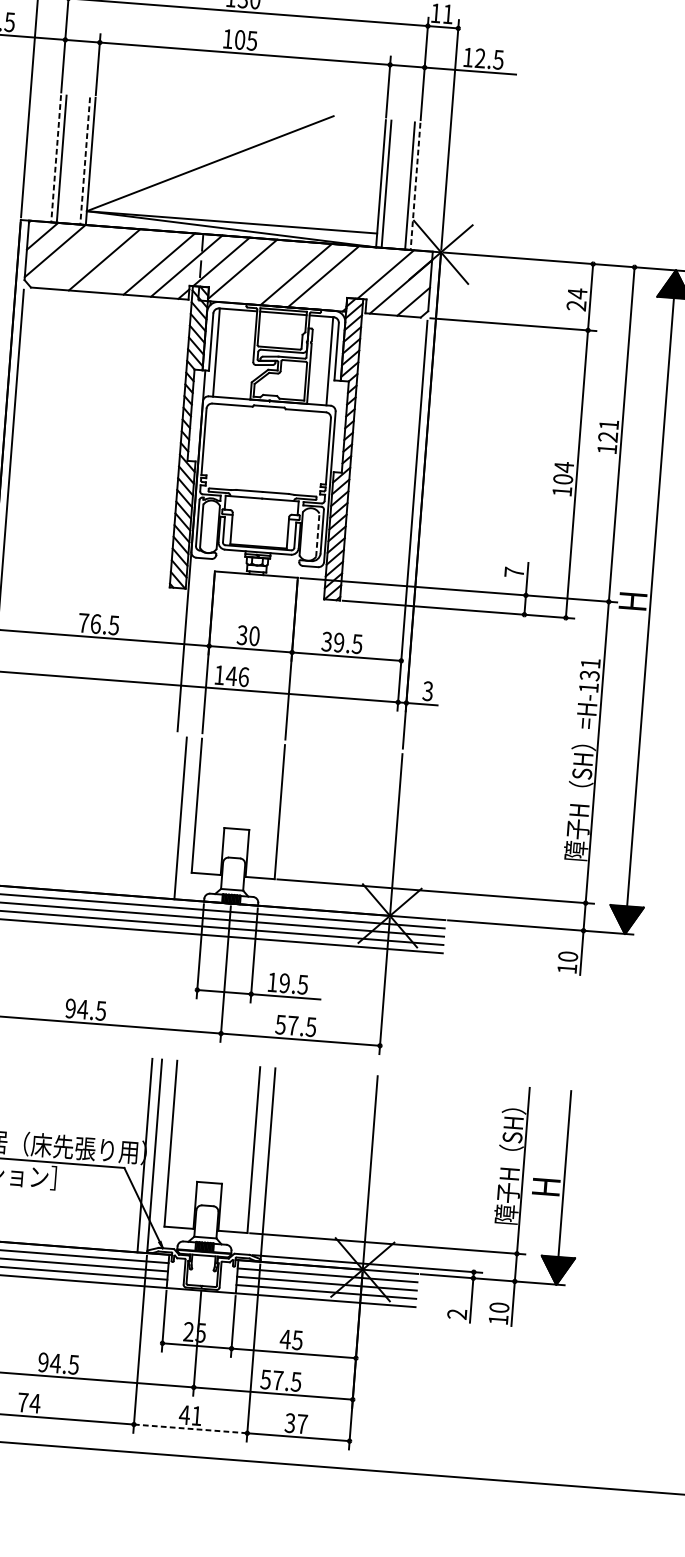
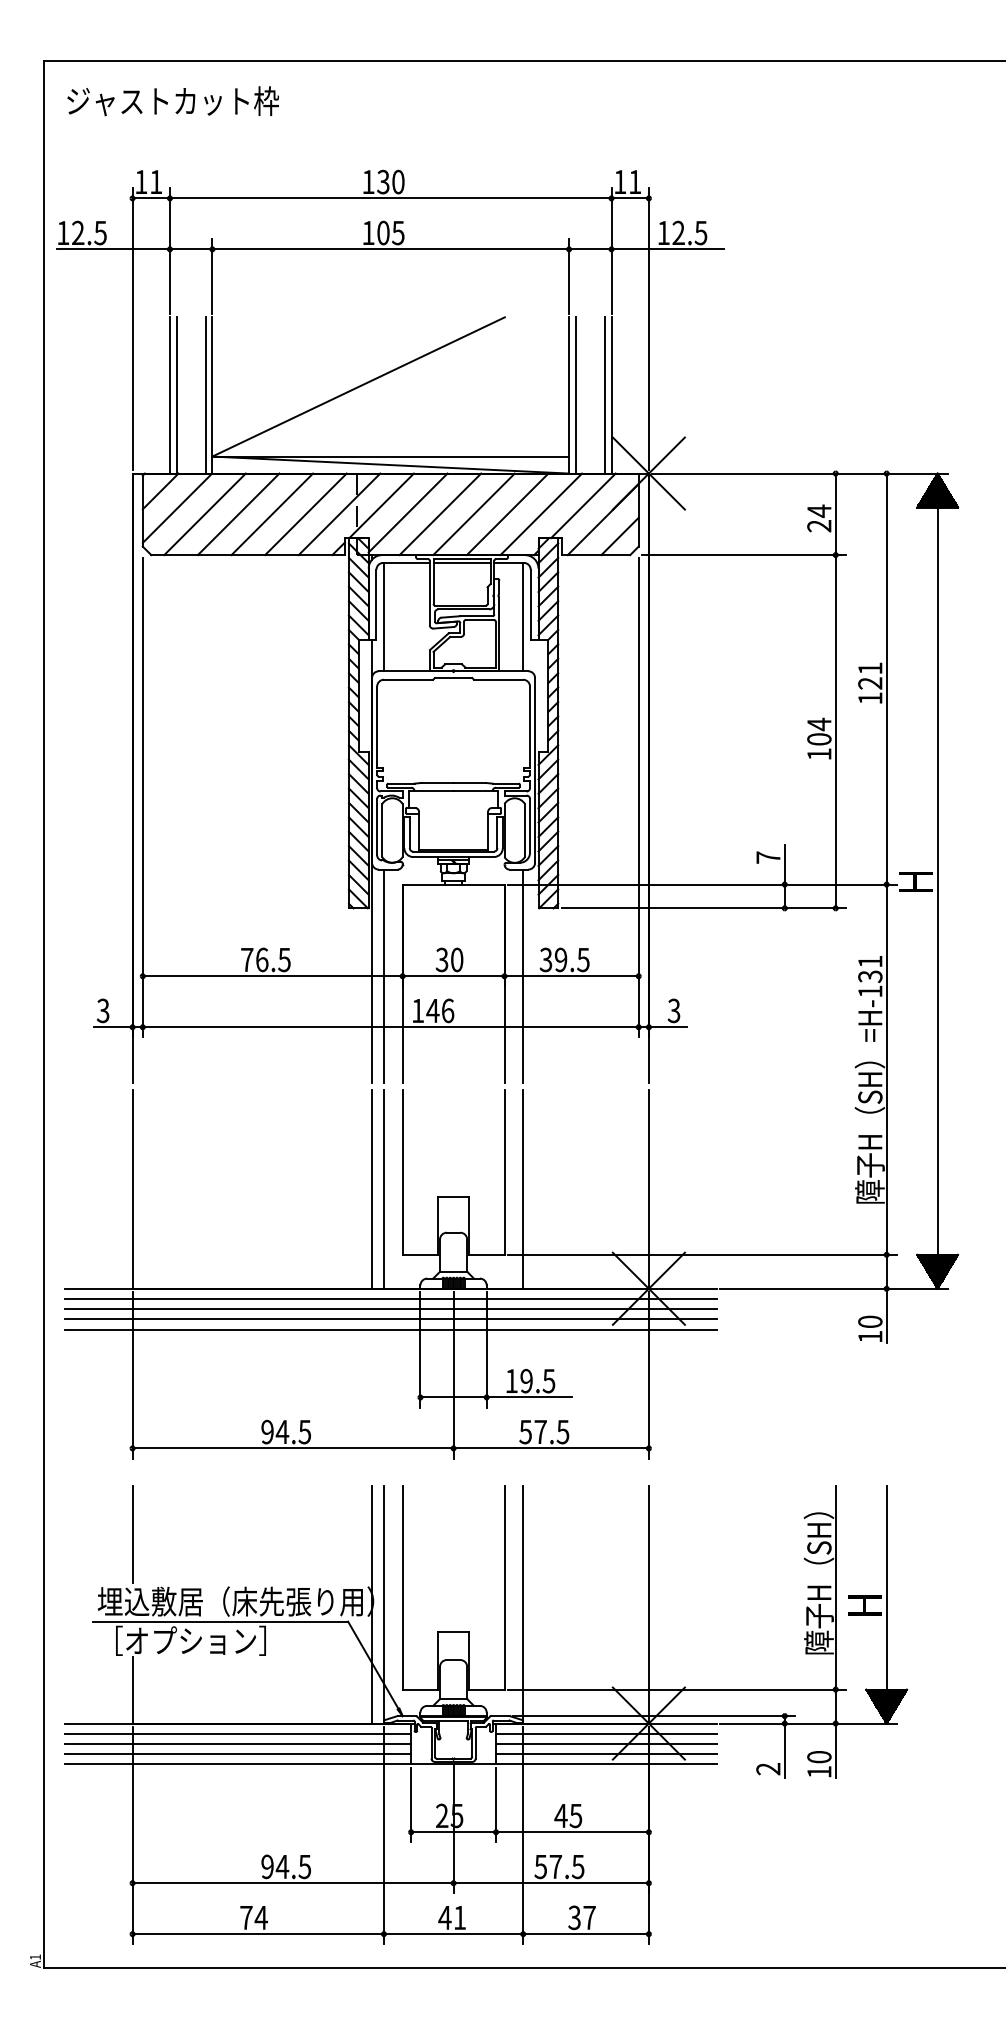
line: (55, 158) -> (169, 395), dashed -> solid
line: (85, 161) -> (205, 395), dashed -> solid
line: (415, 186) -> (611, 395), dashed -> solid
line: (76, 257) -> (204, 514), added
line: (132, 262) -> (272, 514), added
line: (268, 272) -> (440, 514), added
line: (351, 278) -> (541, 514), added
line: (317, 535) -> (524, 830), dashed -> solid
line: (193, 645) -> (383, 976), added
line: (307, 653) -> (523, 976), added
line: (171, 817) -> (372, 1189), added
line: (294, 827) -> (523, 1189), added
line: (190, 1429) -> (453, 1934), dashed -> solid

